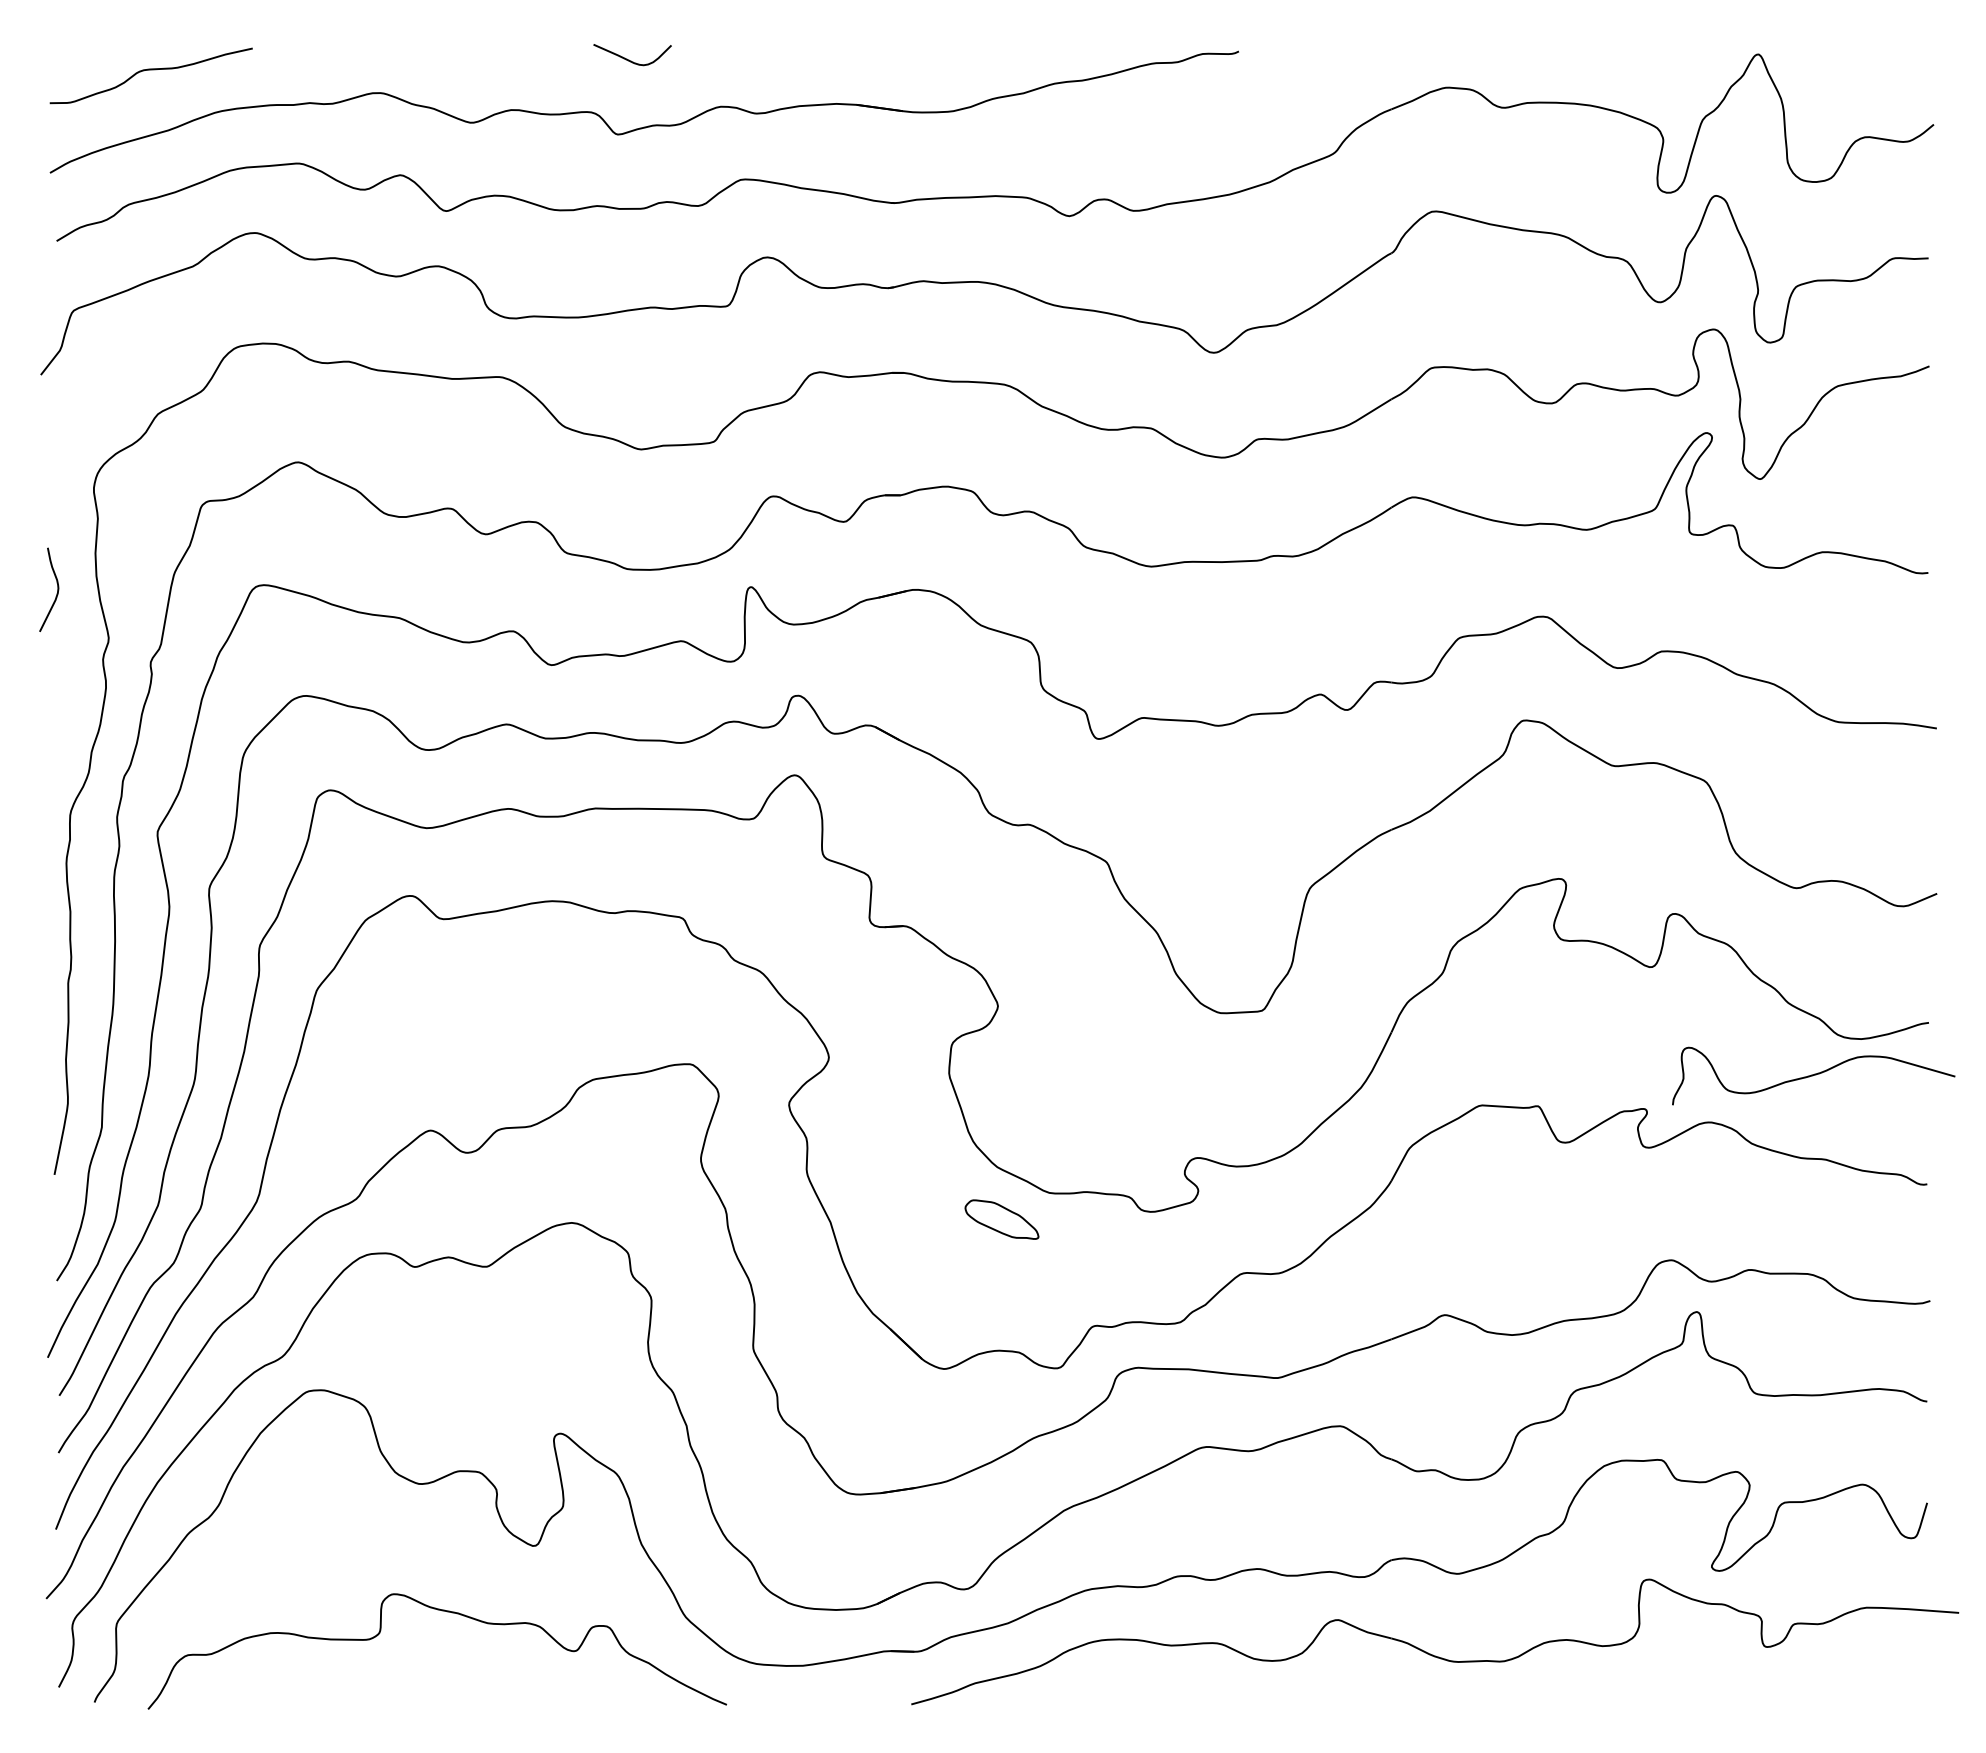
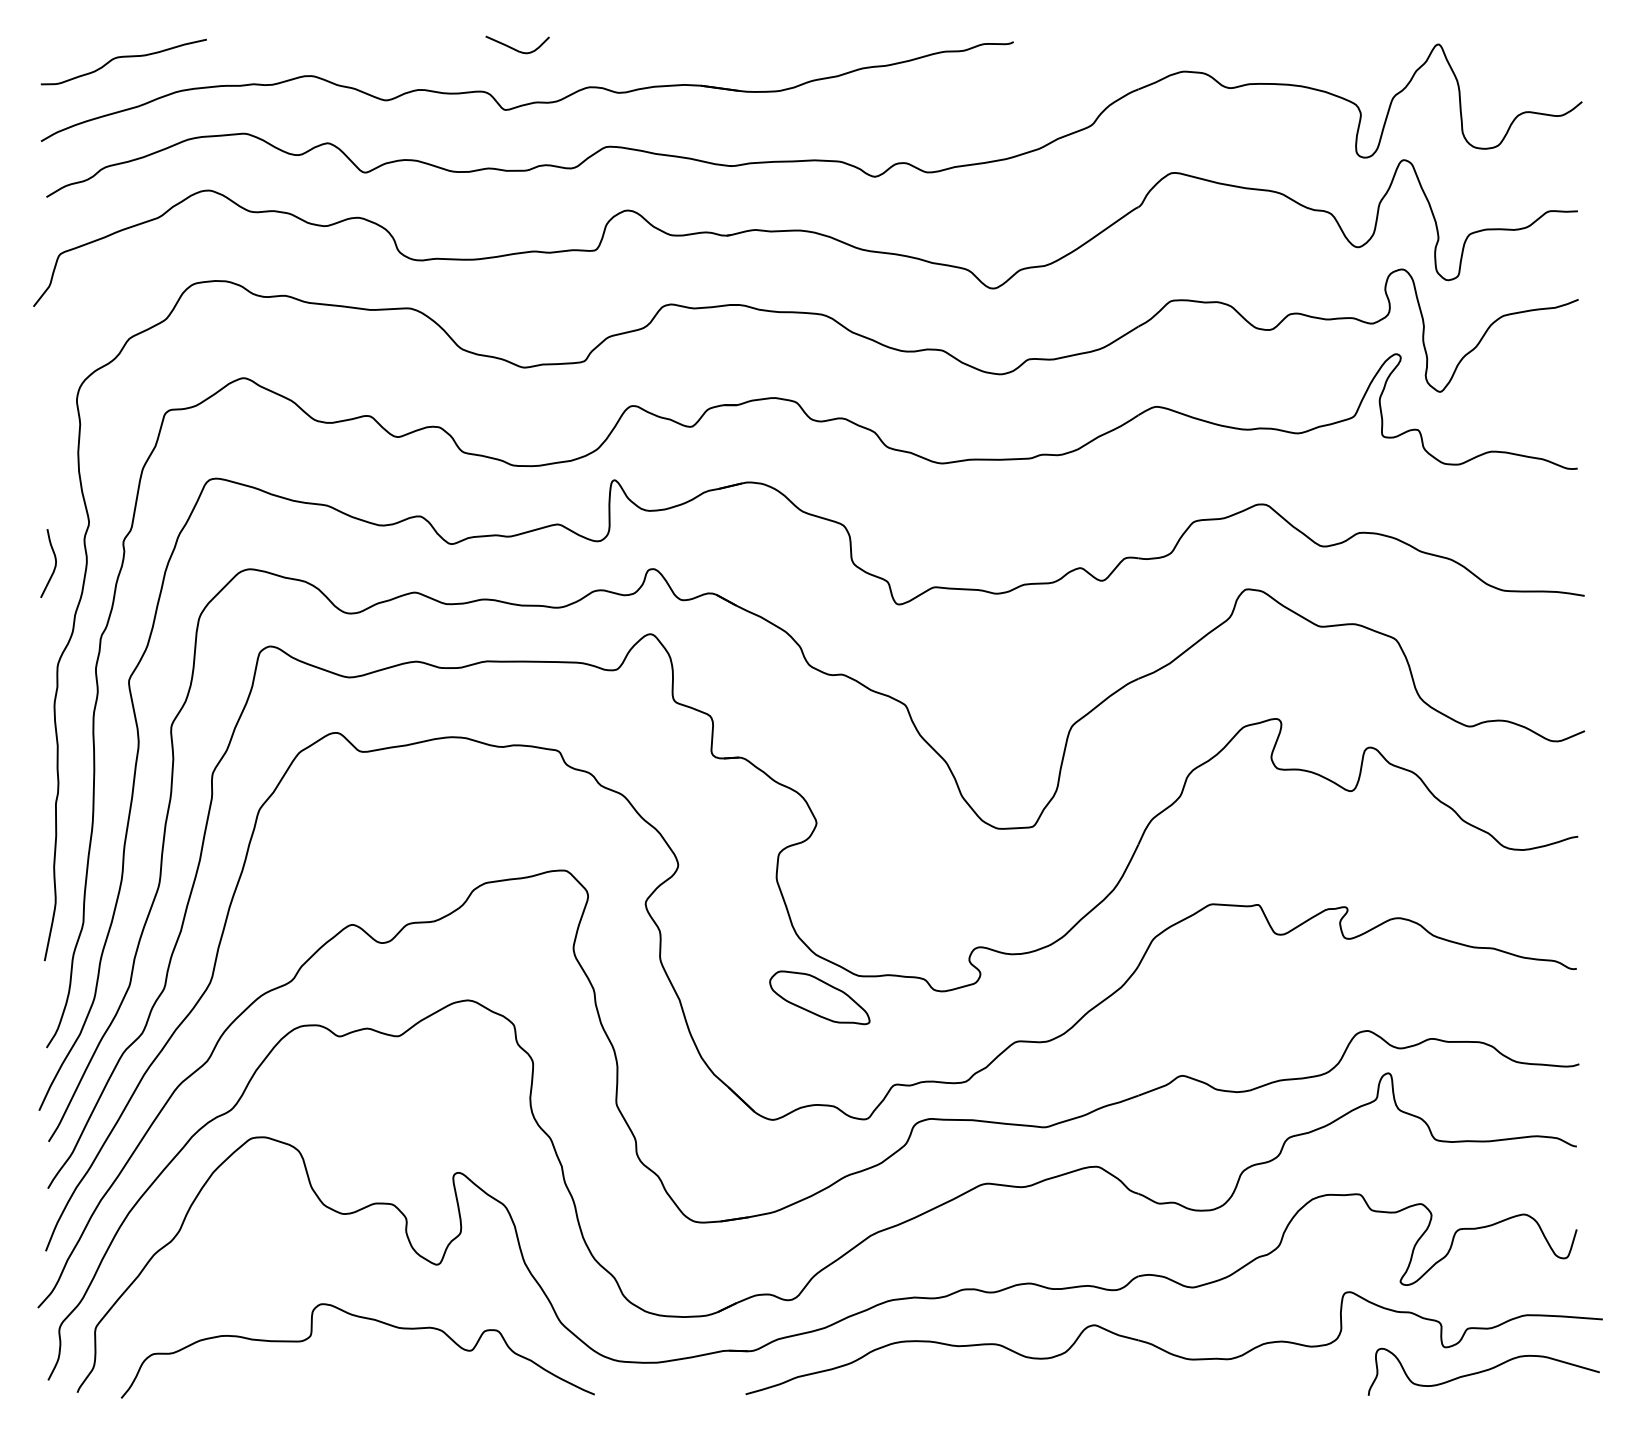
curve: (57, 589) -> (55, 563), moved
curve: (1813, 1075) -> (1483, 1371), moved
part: (1001, 1219) -> (819, 997), size x1.67

